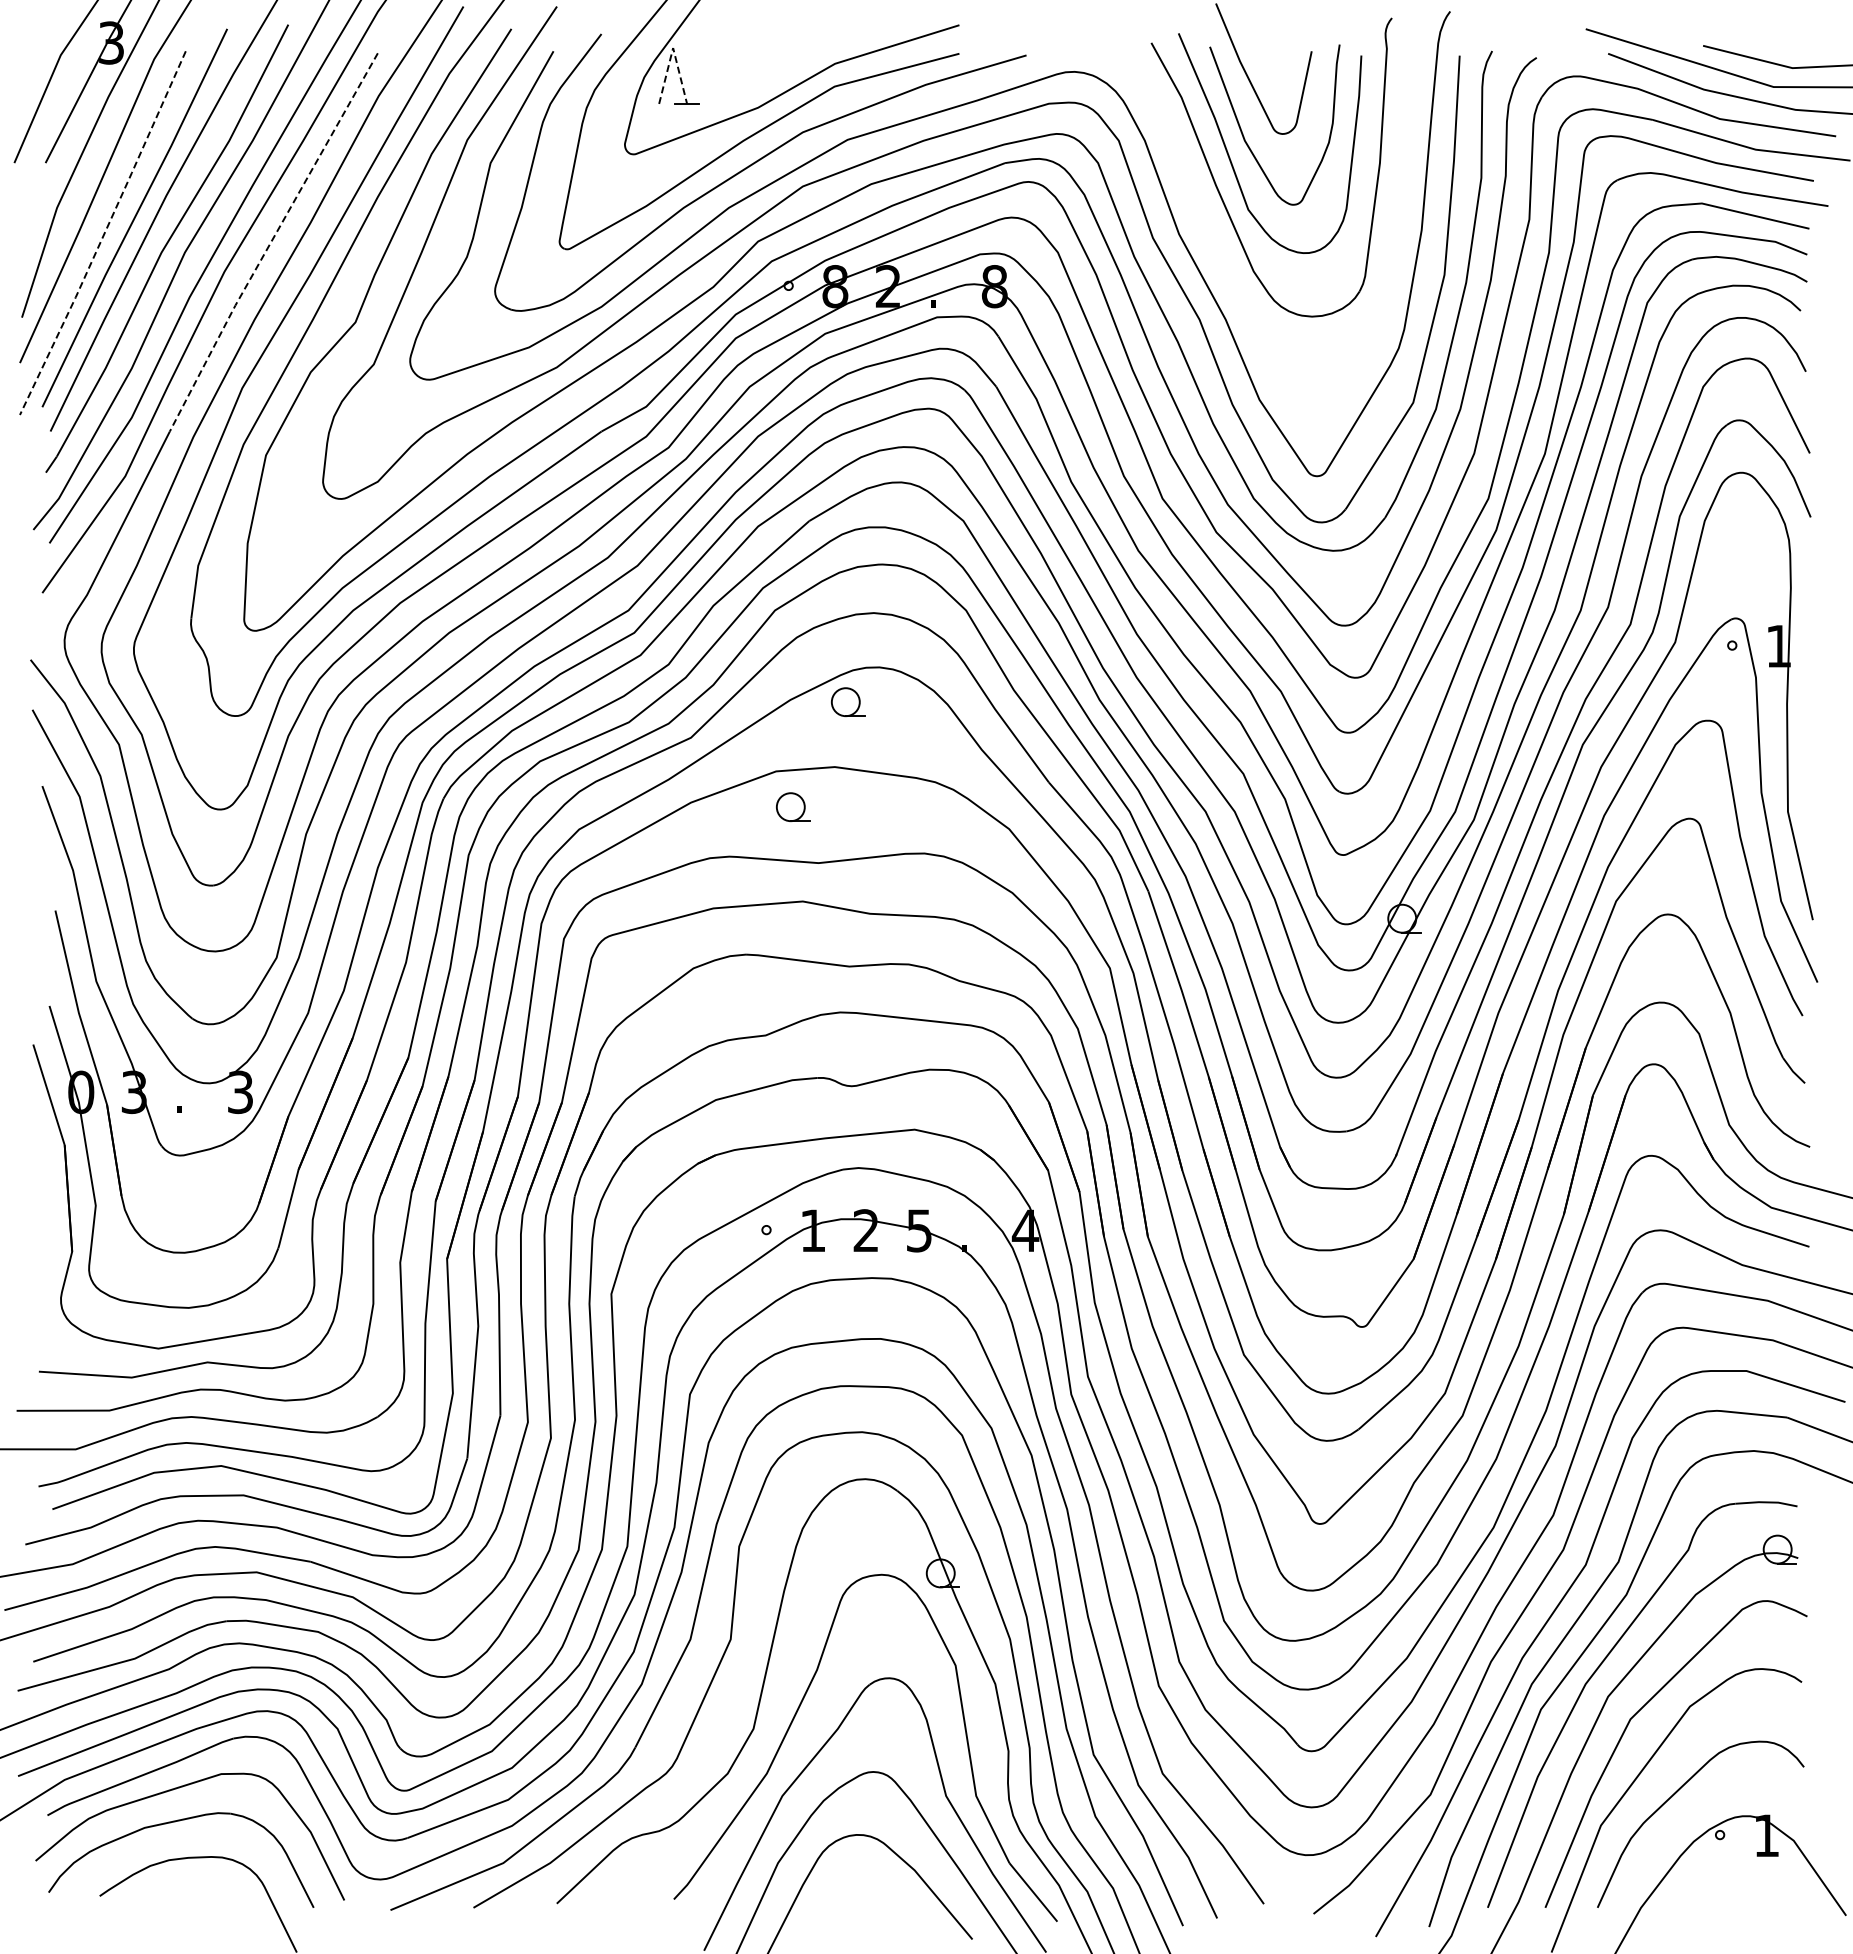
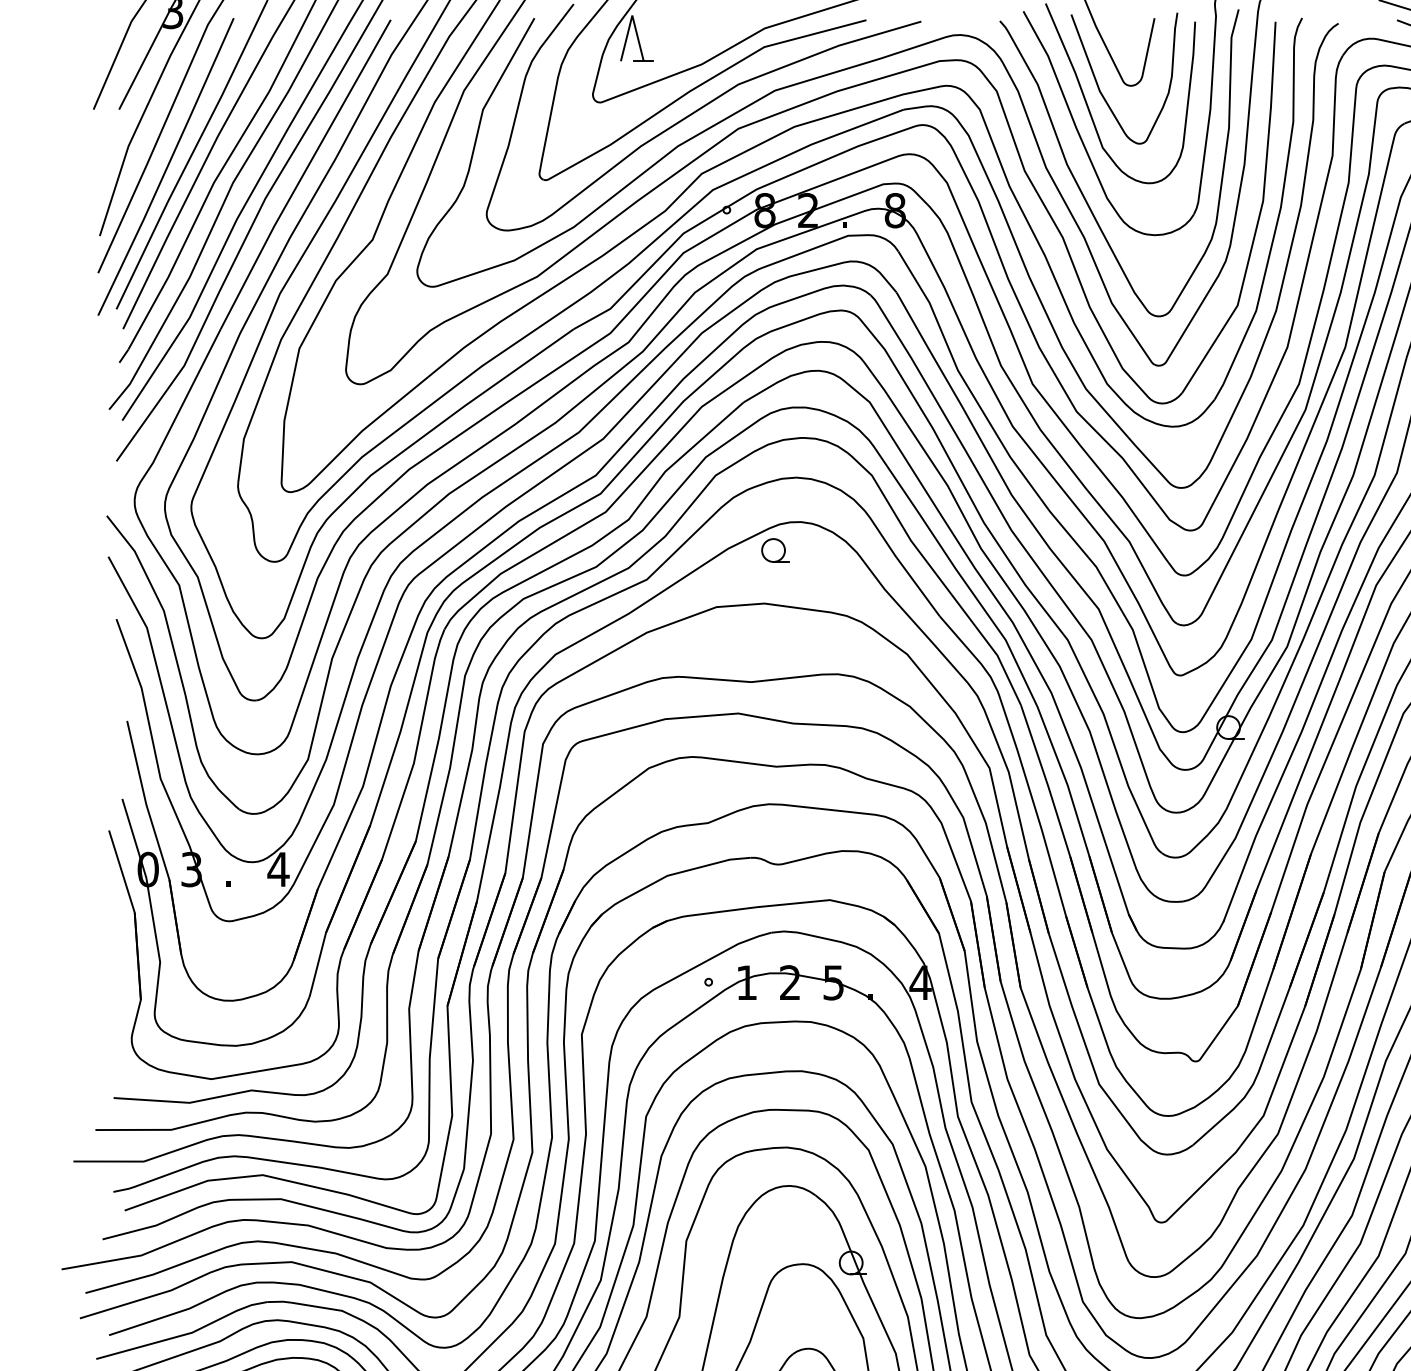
line: (673, 48) -> (632, 15), dashed -> solid
line: (104, 233) -> (167, 167), dashed -> solid
line: (271, 241) -> (303, 173), dashed -> solid
curve: (1218, 254) -> (1078, 184), added
part: (793, 806) -> (730, 635), removed
text: (240, 1092) -> (278, 869), 3 -> 4

